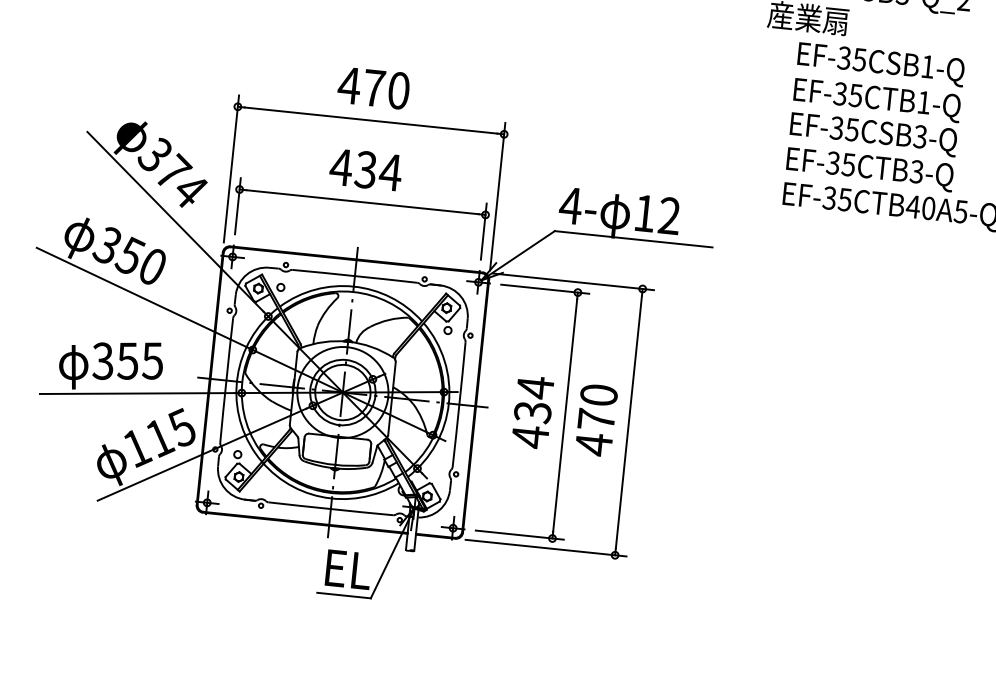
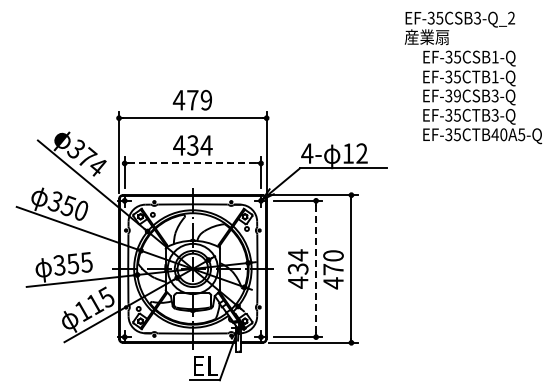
text: (398, 91) -> (206, 100), 470 -> 479
text: (850, 128) -> (456, 95), EF-35CSB3-Q -> EF-39CSB3-Q
line: (363, 202) -> (193, 163), solid -> dashed
line: (565, 416) -> (316, 269), solid -> dashed

